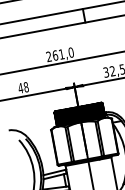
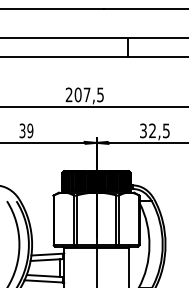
text: (63, 53) -> (89, 94), 261,0 -> 207,5
text: (23, 87) -> (26, 130), 48 -> 39

